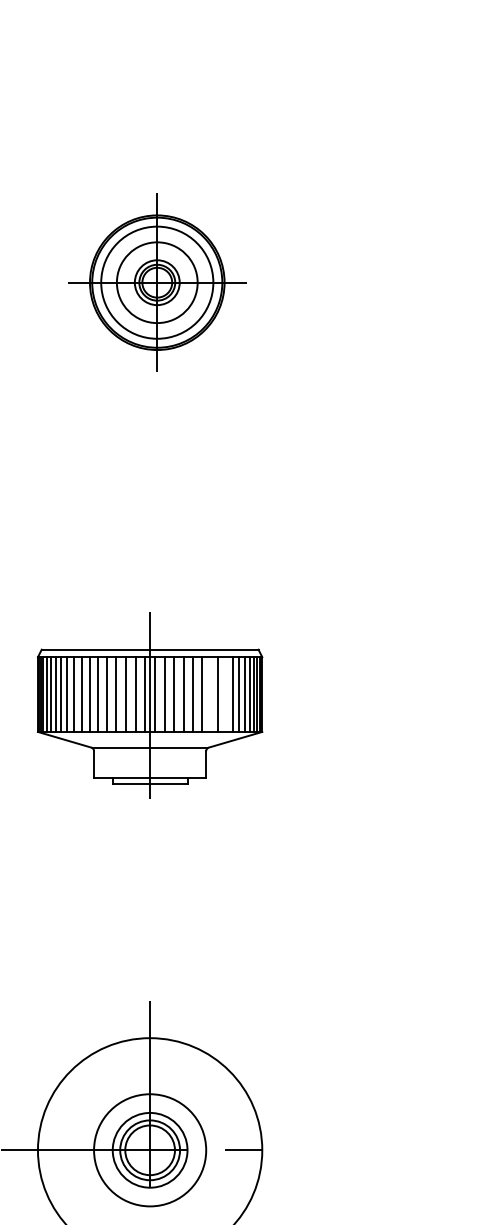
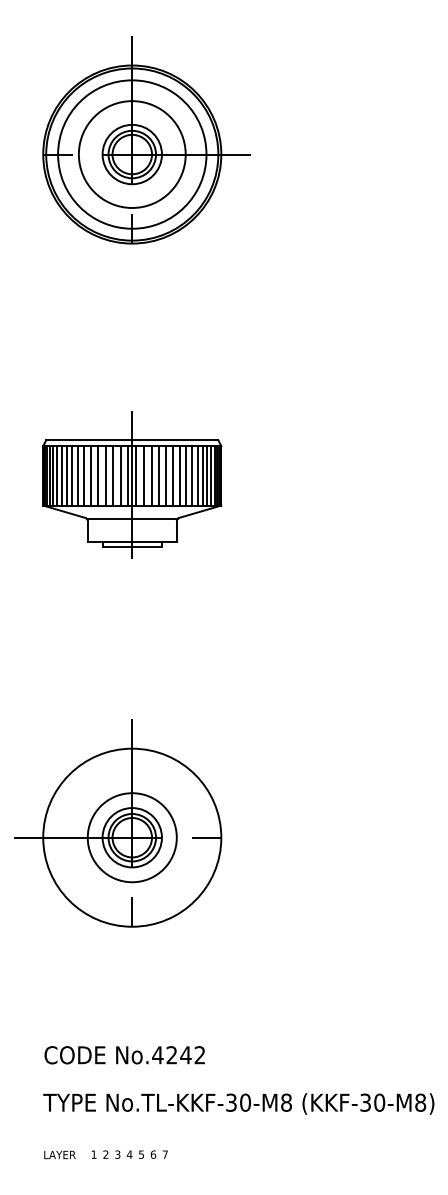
part: (168, 272) -> (146, 140), size x1.67
line: (210, 694) -> (180, 475), added
line: (225, 694) -> (192, 475), added

